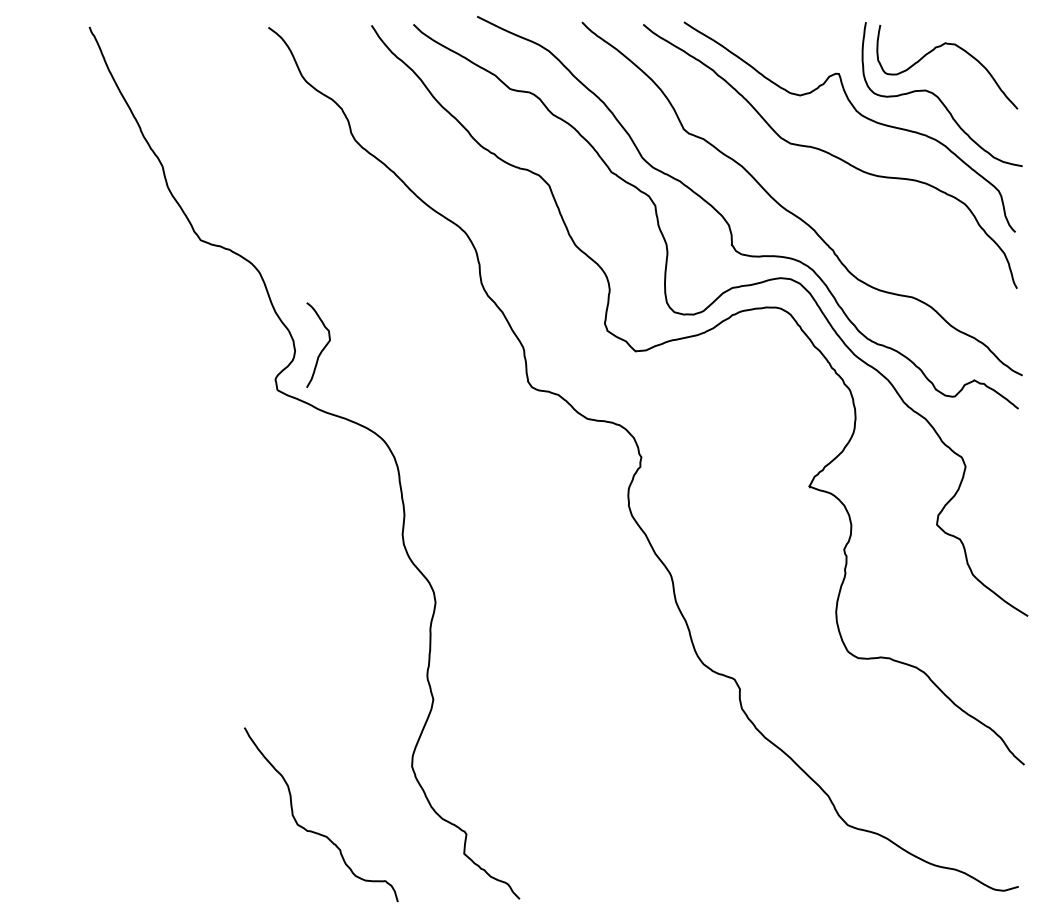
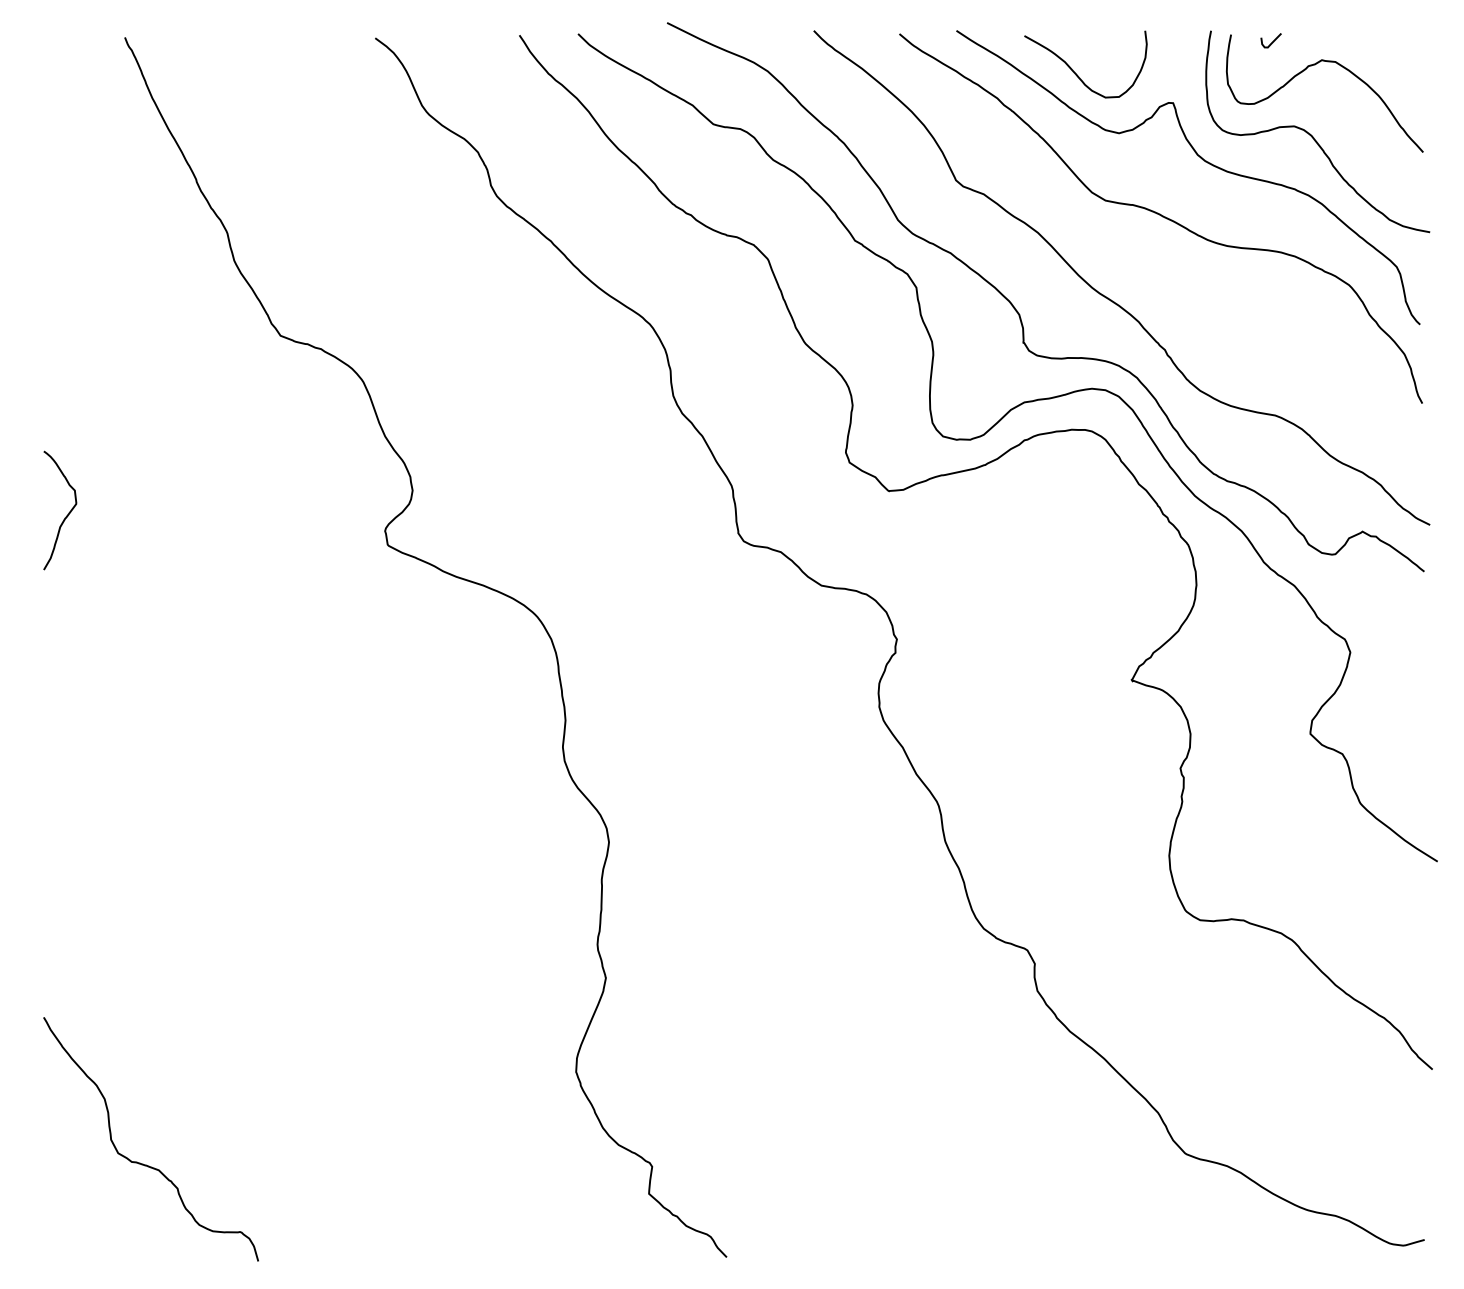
curve: (909, 29) -> (1272, 41), added
curve: (769, 52) -> (1076, 73), added
curve: (322, 348) -> (66, 515), moved
curve: (315, 832) -> (143, 1163), moved

